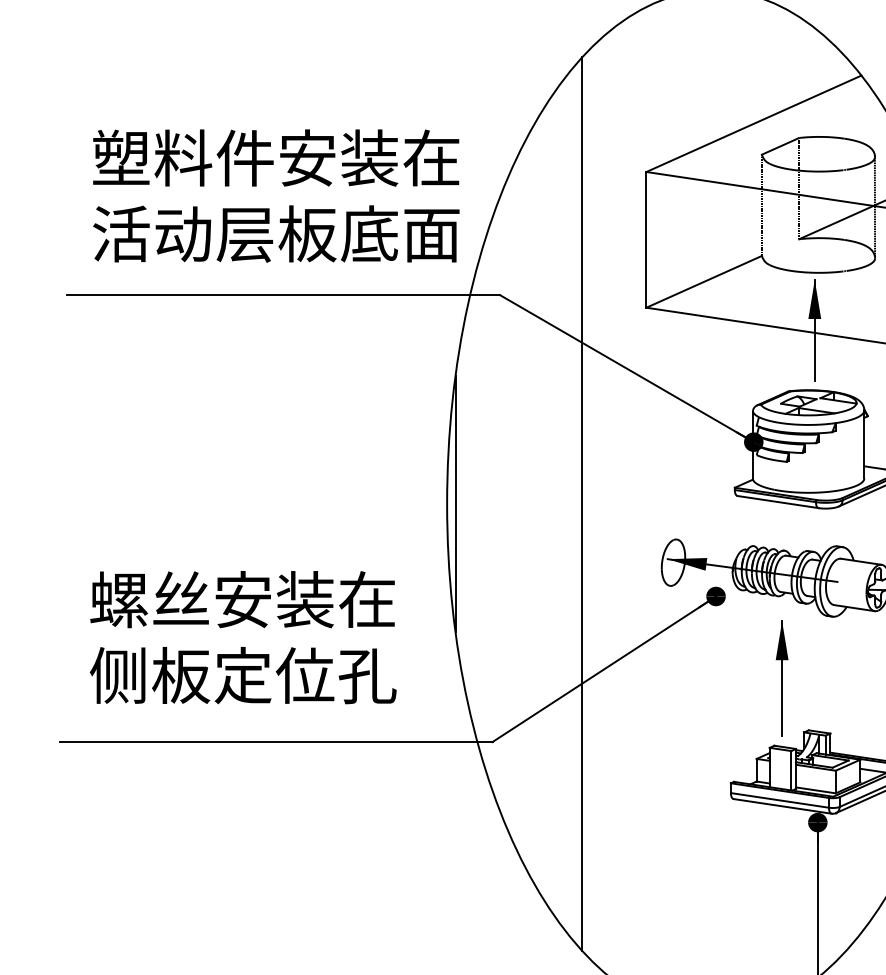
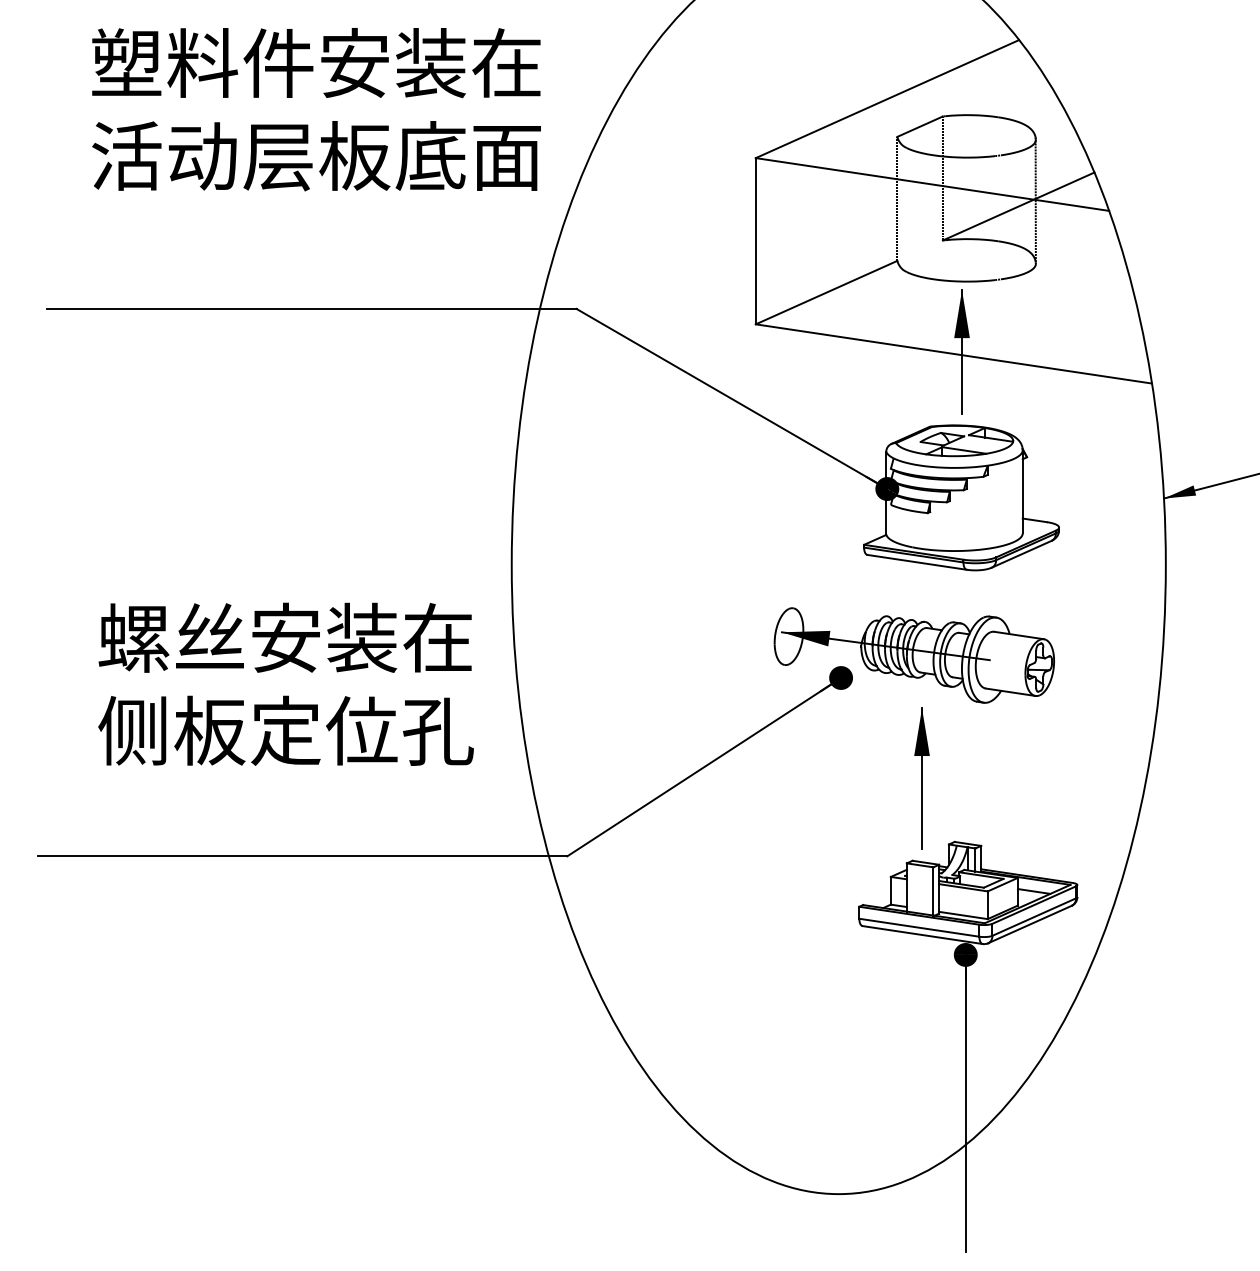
text: (276, 195) -> (316, 109), moved
line: (455, 503) -> (522, 564), removed
line: (582, 503) -> (677, 564), removed
text: (242, 636) -> (285, 683), moved

